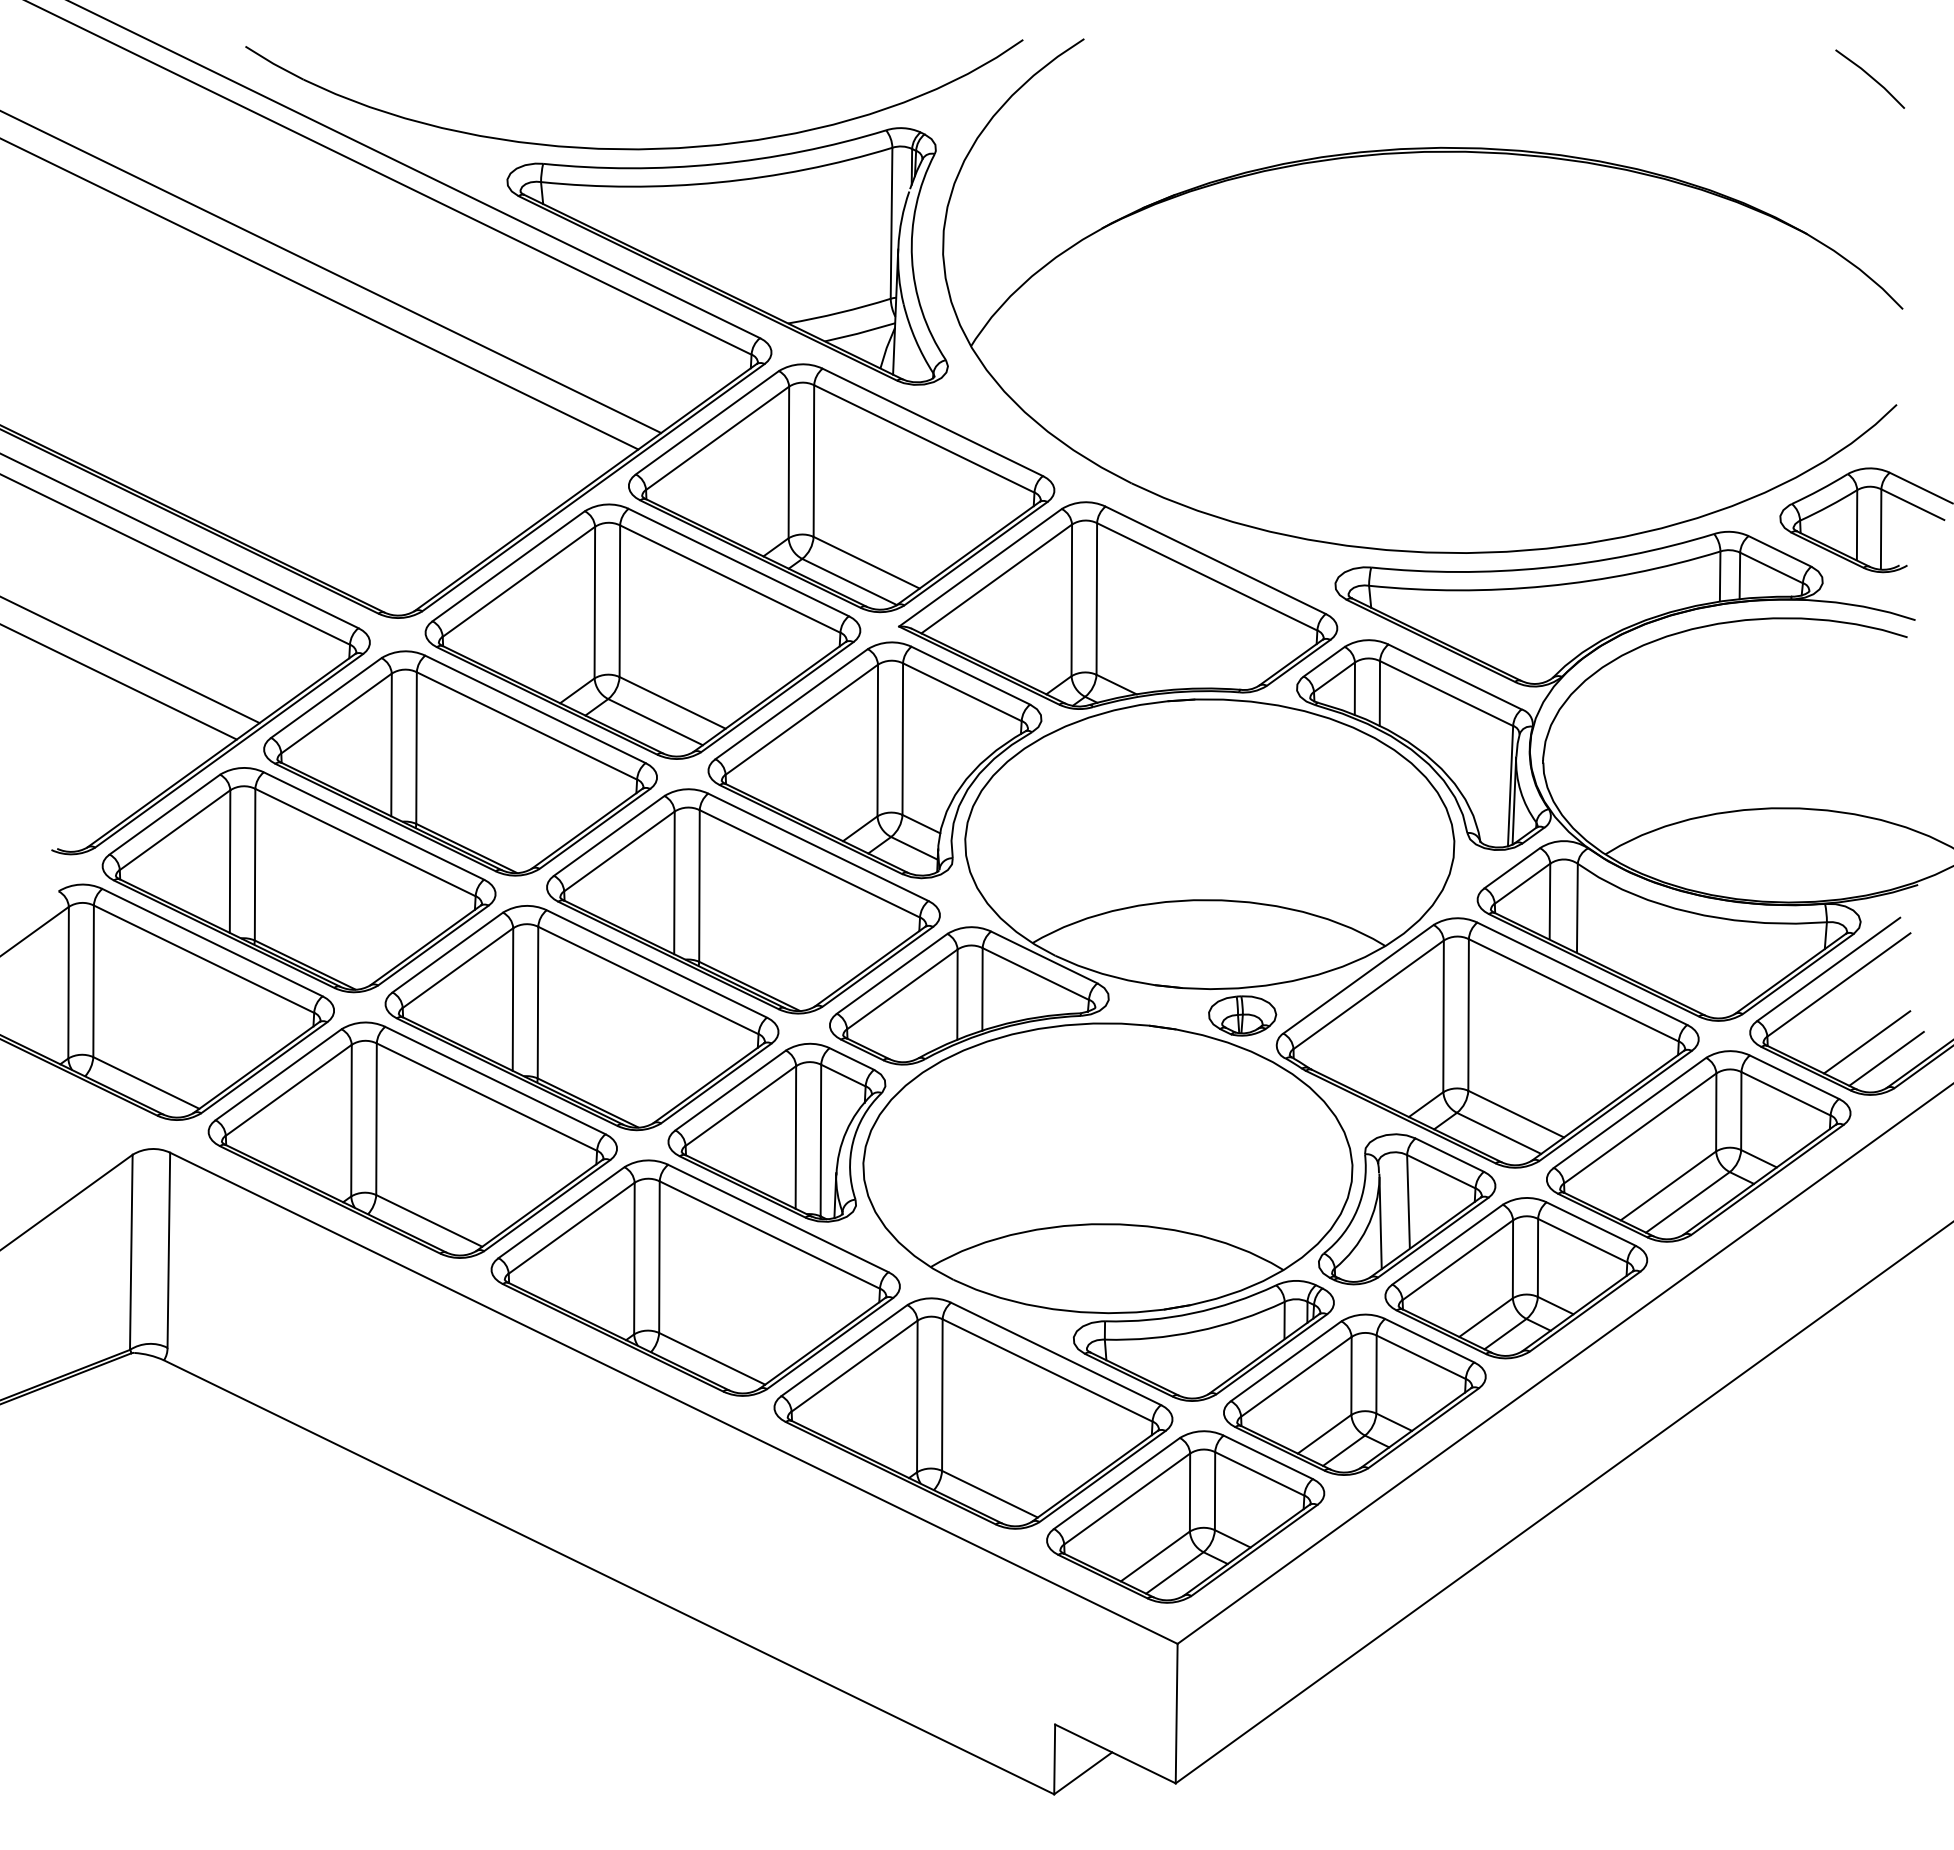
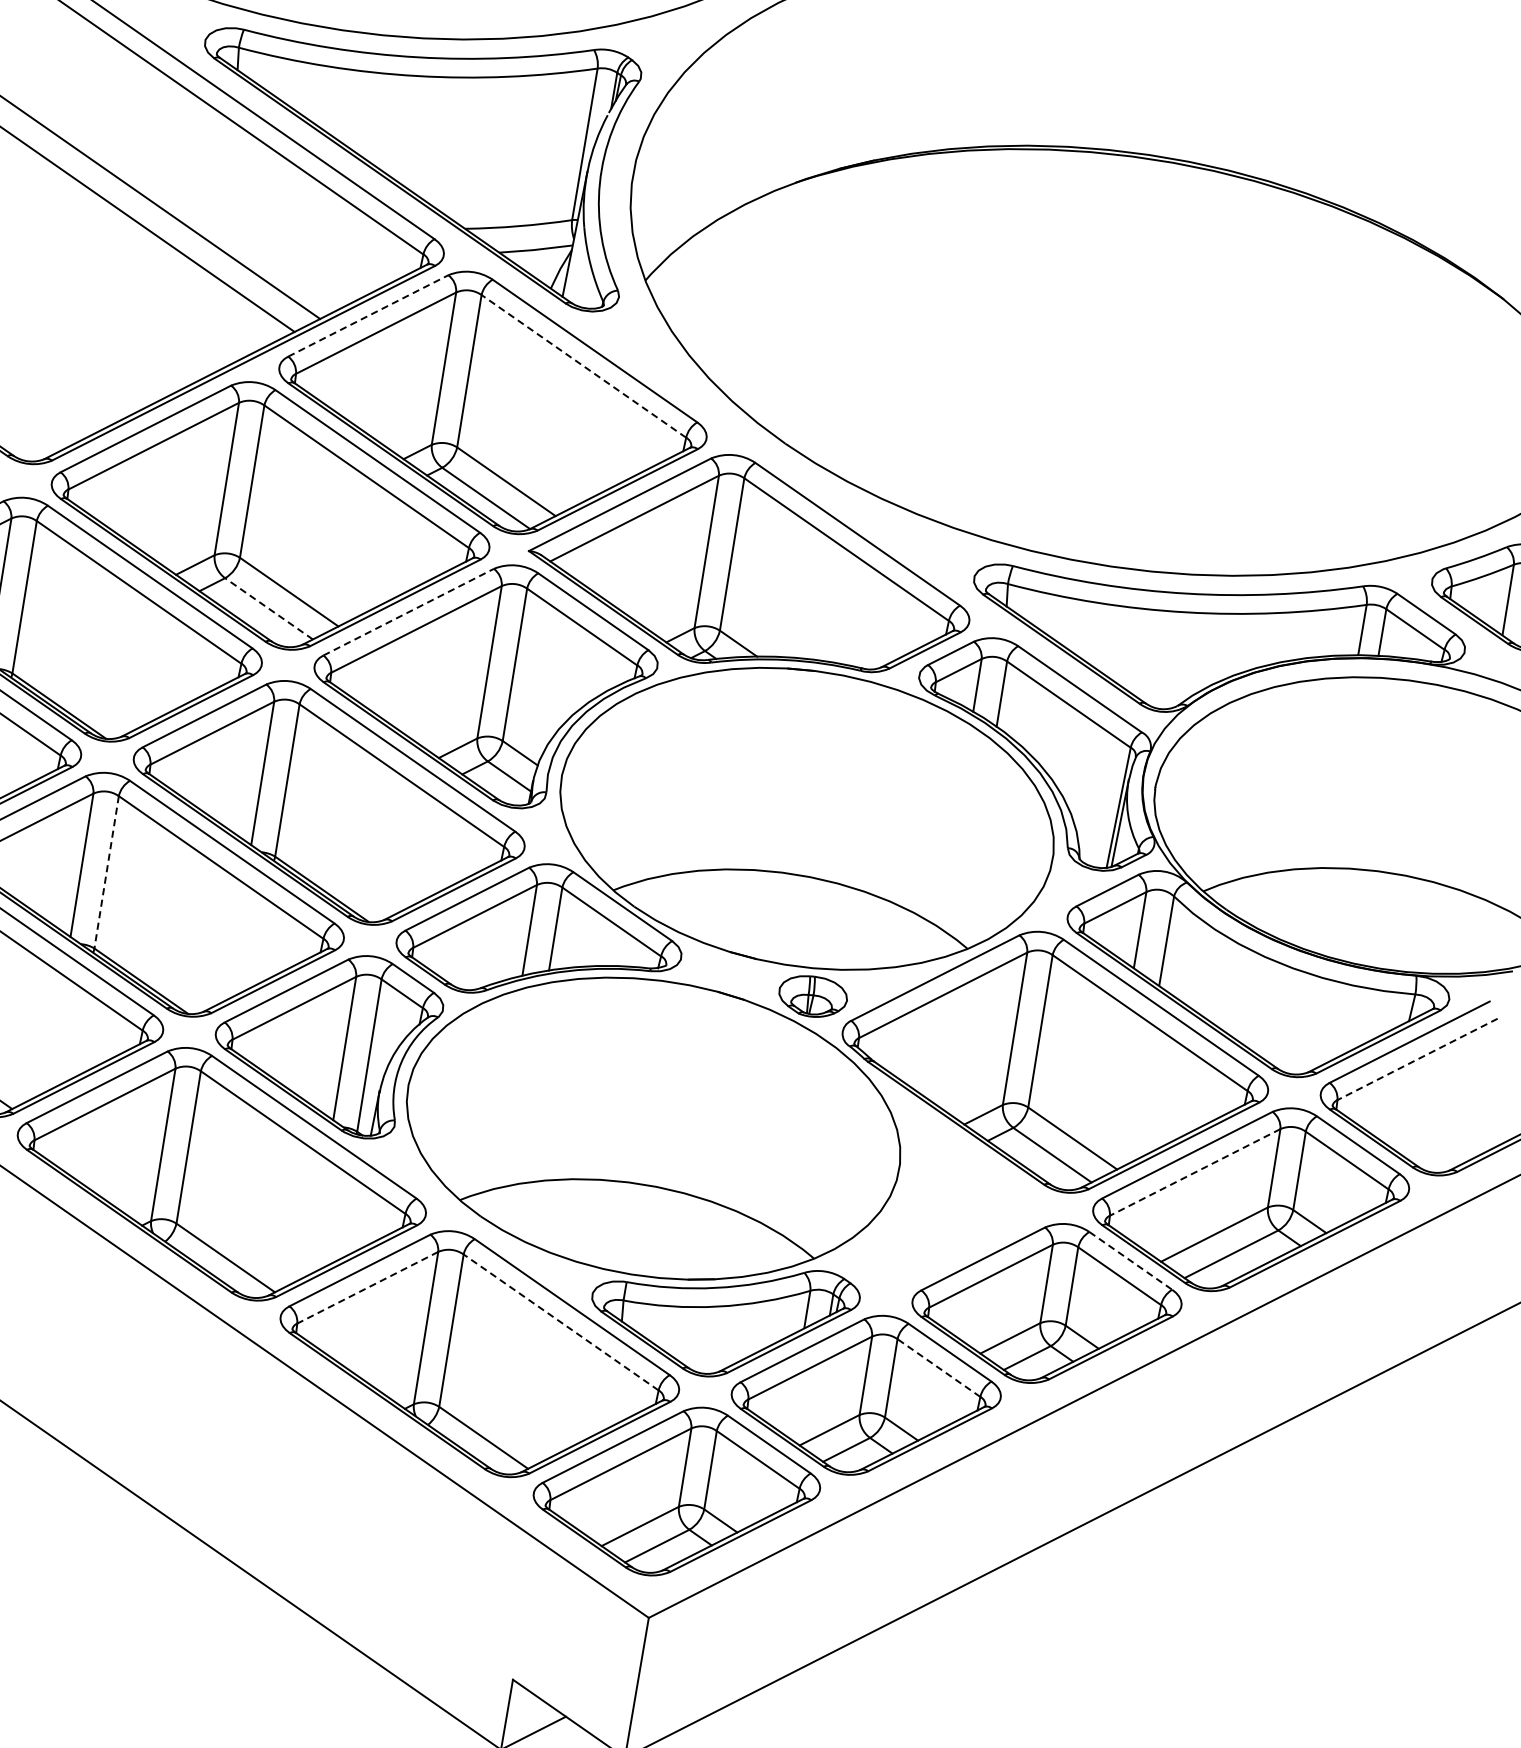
line: (707, 422) -> (368, 315), solid -> dashed
line: (924, 438) -> (584, 365), solid -> dashed
line: (791, 704) -> (408, 612), solid -> dashed
line: (655, 722) -> (268, 609), solid -> dashed
line: (1838, 985) -> (1417, 1059), solid -> dashed
line: (538, 1002) -> (107, 872), solid -> dashed
line: (1867, 1042) -> (1437, 1121), removed
line: (1886, 1058) -> (1453, 1140), removed
line: (1640, 1128) -> (1195, 1172), solid -> dashed
part: (1407, 1209) -> (948, 1217), removed
line: (1591, 1224) -> (1131, 1261), solid -> dashed
line: (1421, 1357) -> (939, 1368), solid -> dashed
line: (854, 1366) -> (367, 1288), solid -> dashed
line: (1047, 1370) -> (561, 1322), solid -> dashed

